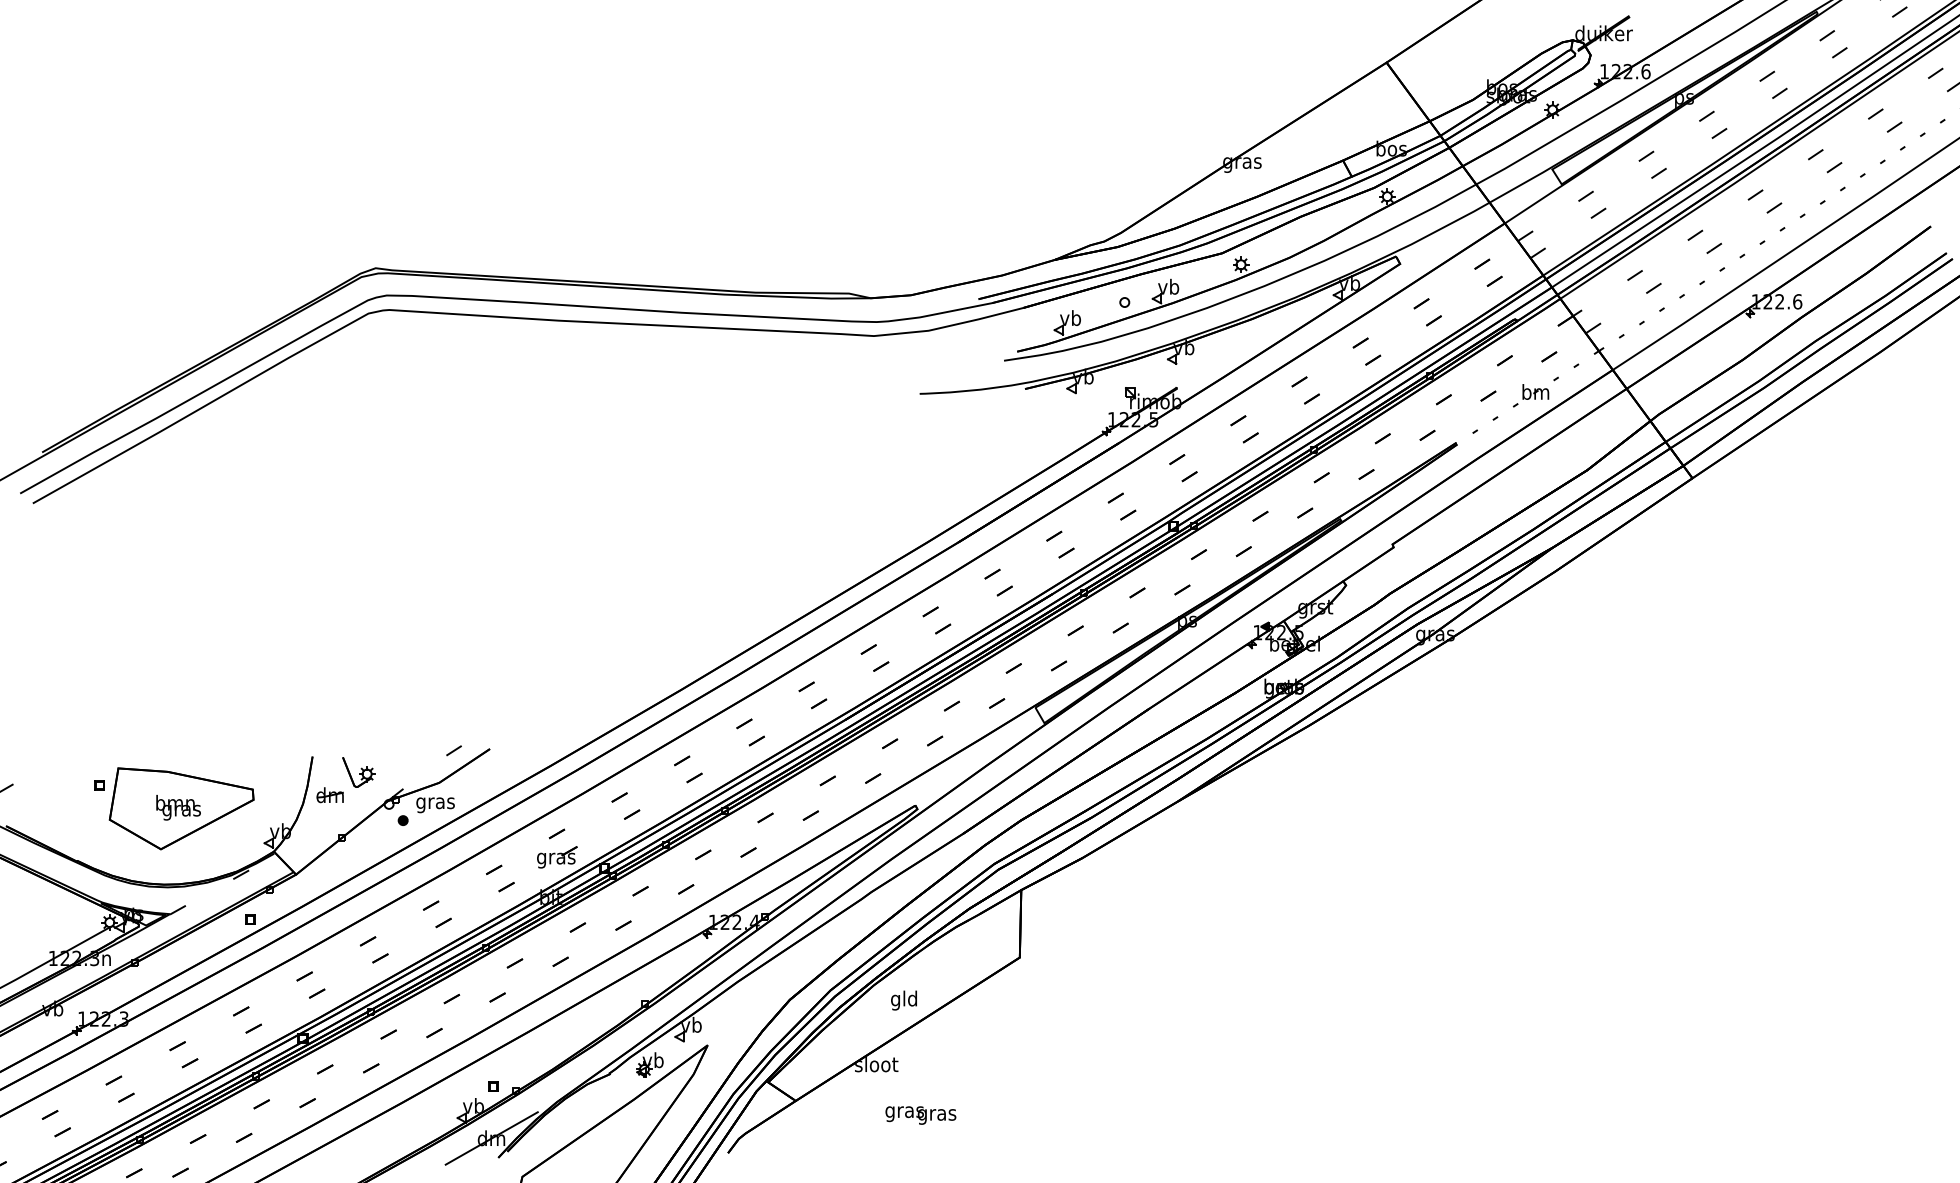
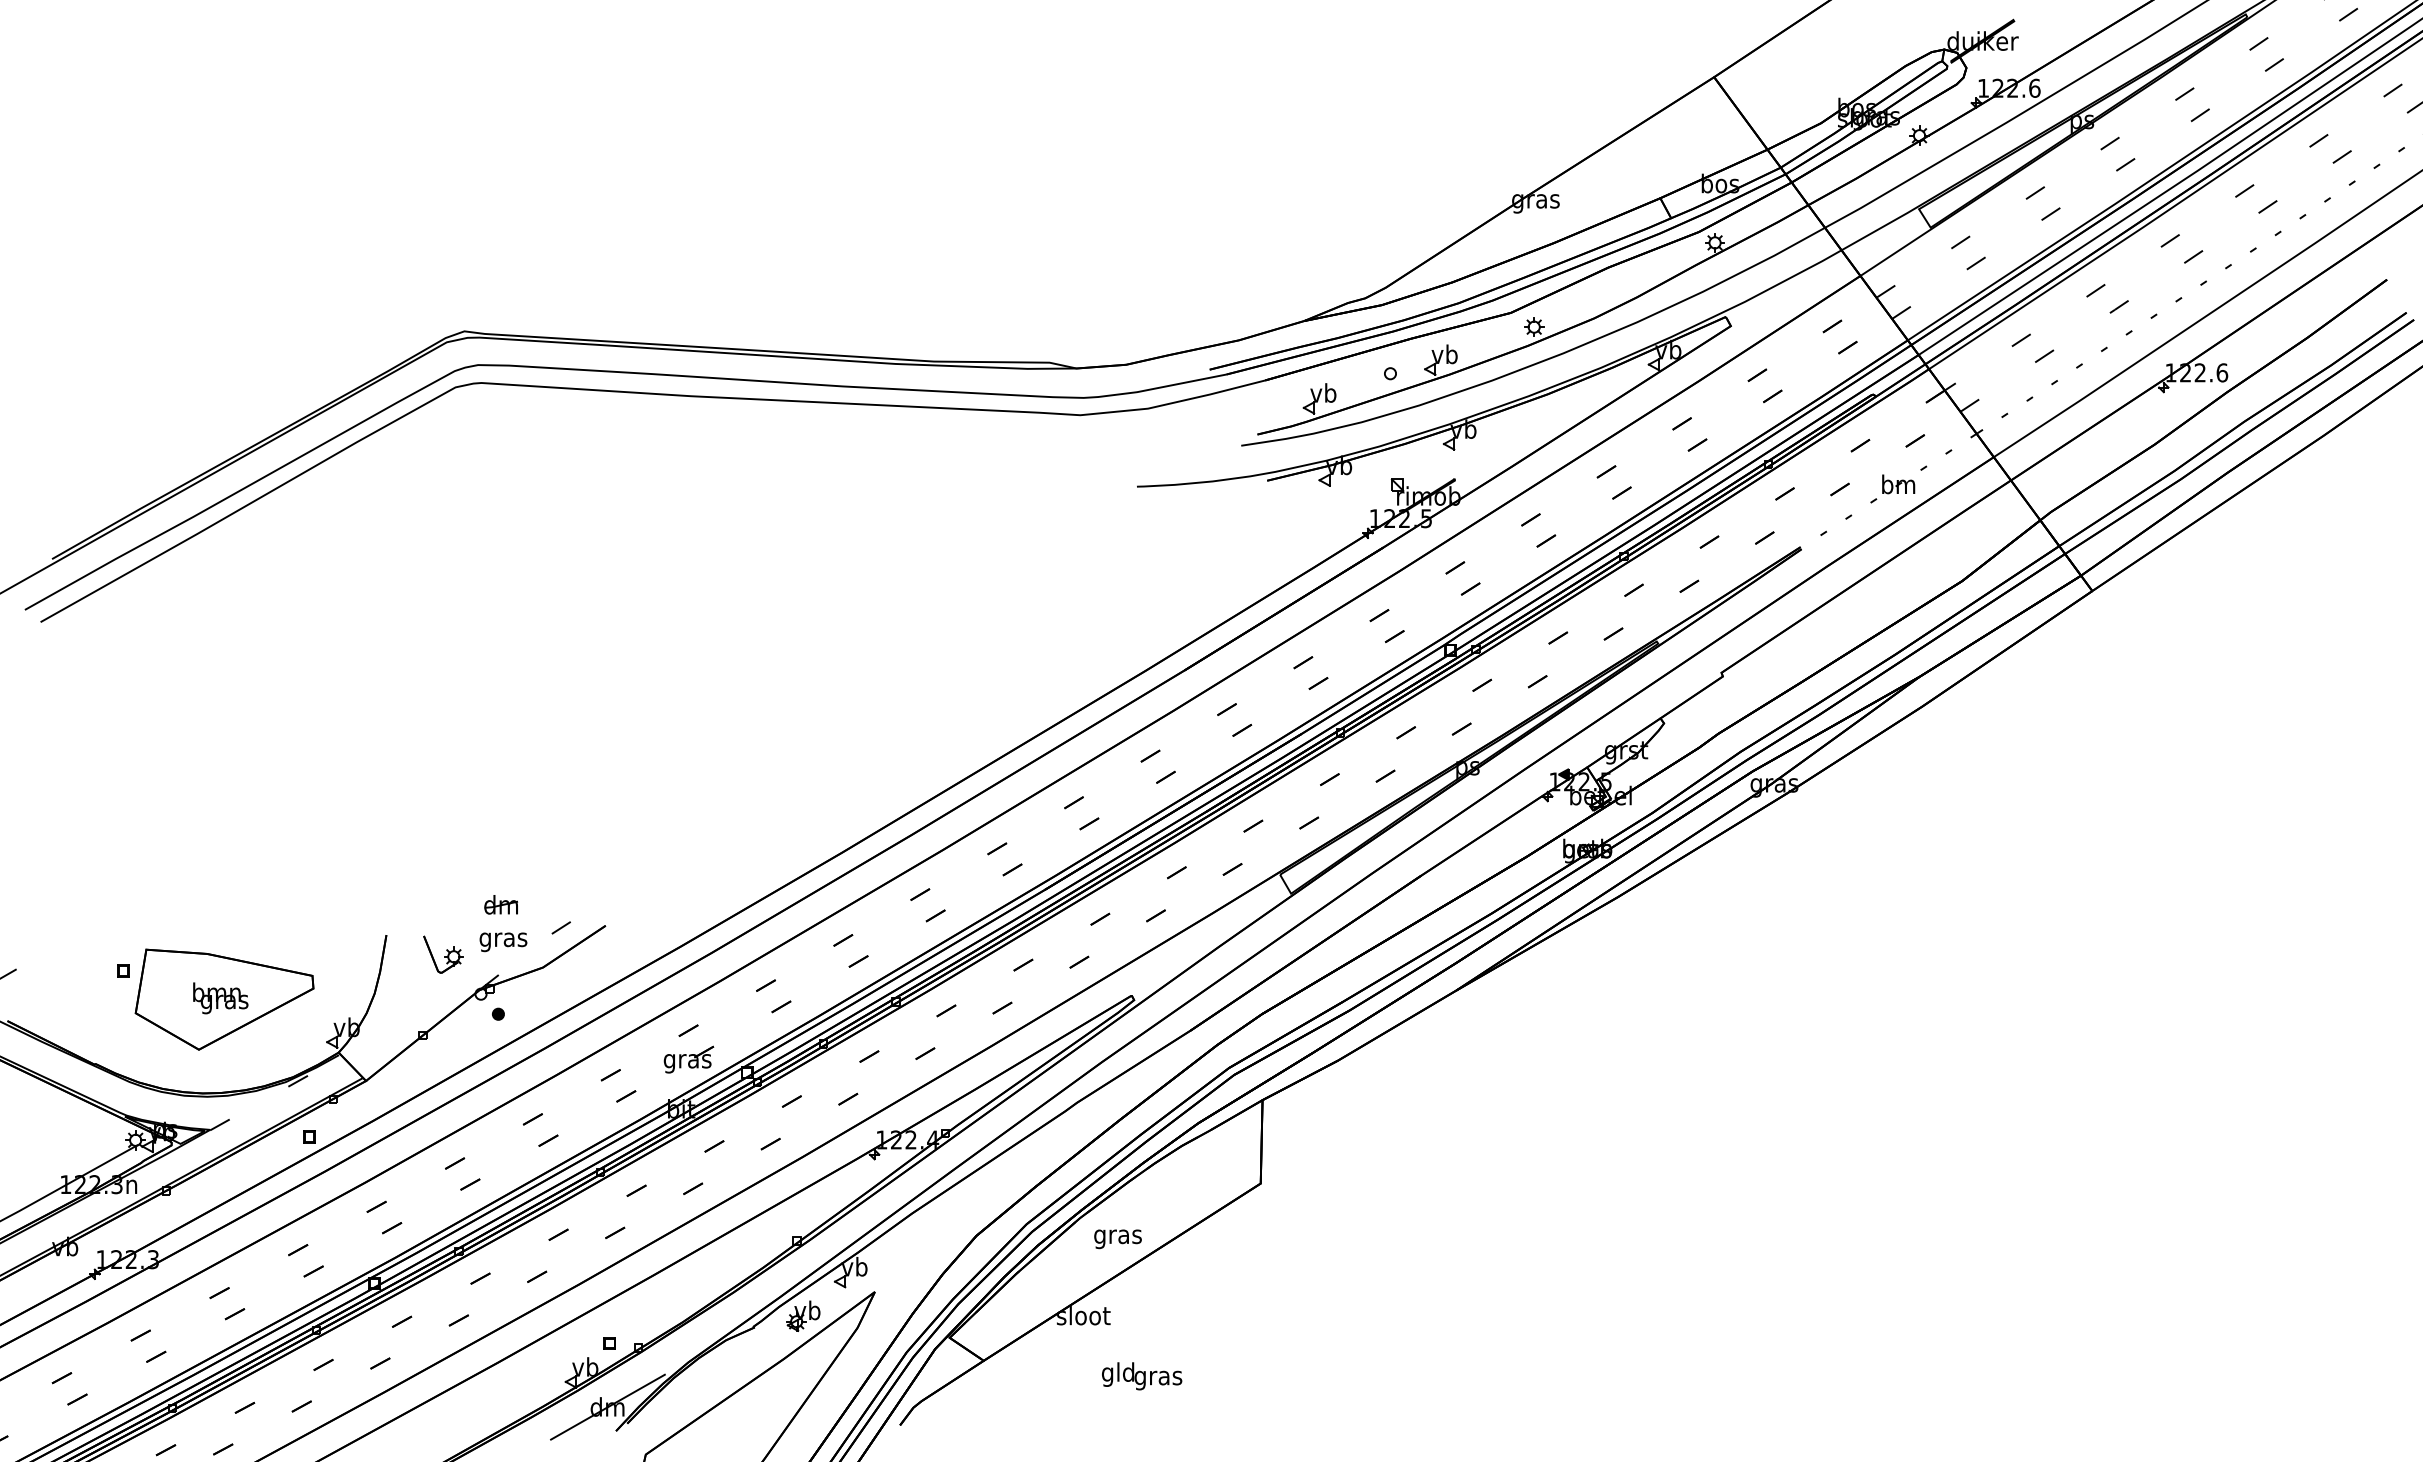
part: (330, 794) -> (501, 904), moved
text: (435, 805) -> (503, 942), moved
text: (903, 1000) -> (1117, 1236), gld -> gras
text: (904, 1112) -> (1118, 1374), gras -> gld

